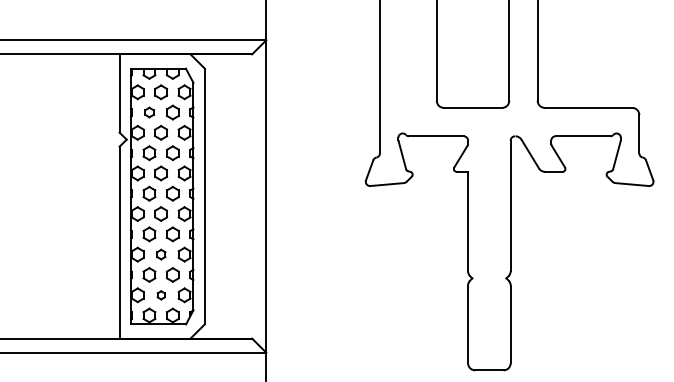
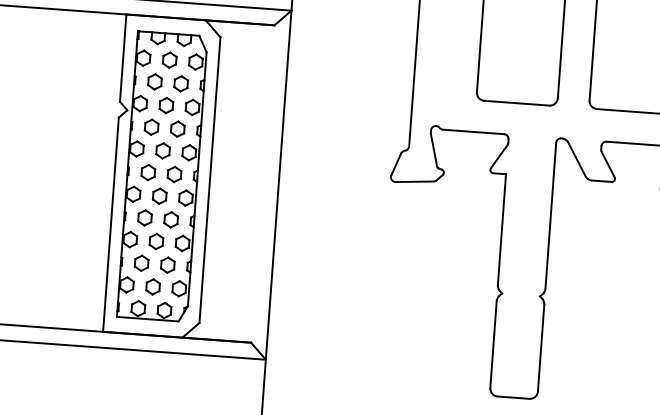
part: (149, 112) -> (155, 81), size x1.43
part: (161, 254) -> (156, 241), size x1.43
part: (161, 295) -> (153, 287), size x1.67

